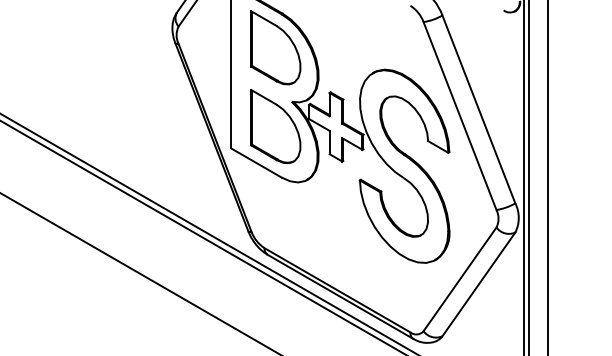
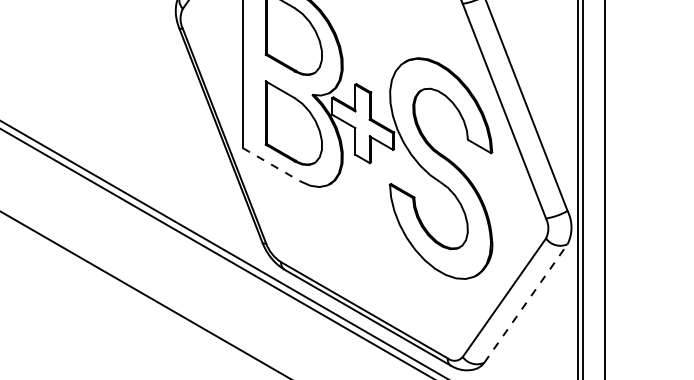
line: (256, 163) -> (271, 165), solid -> dashed
line: (479, 284) -> (526, 303), solid -> dashed

